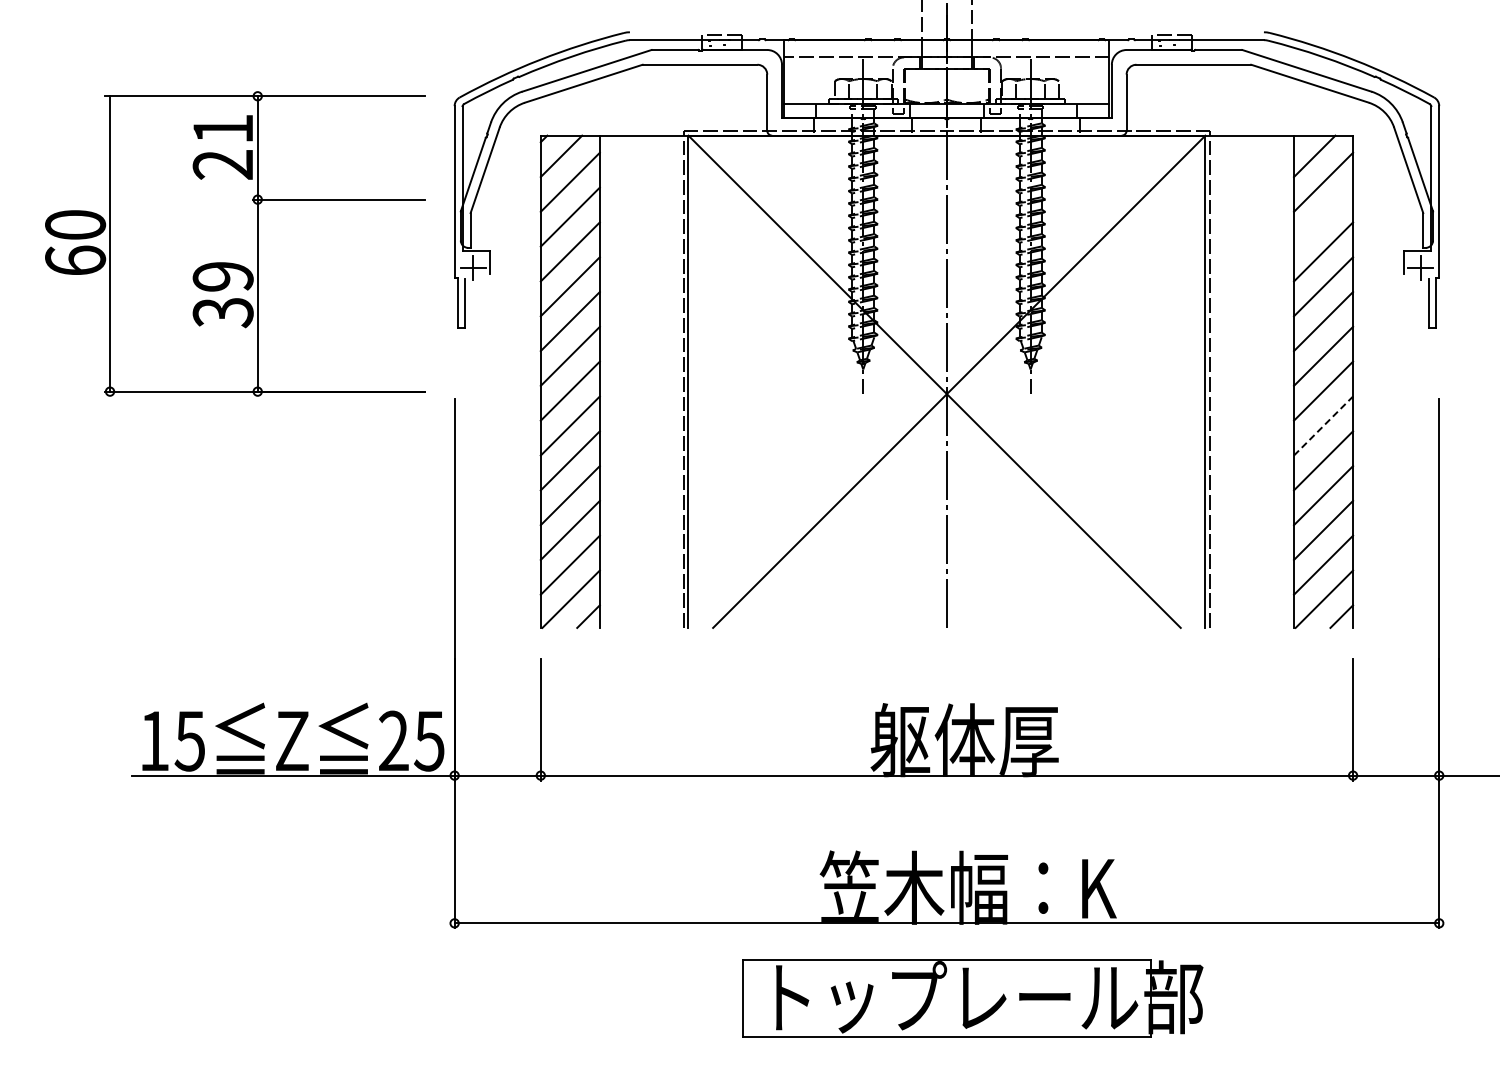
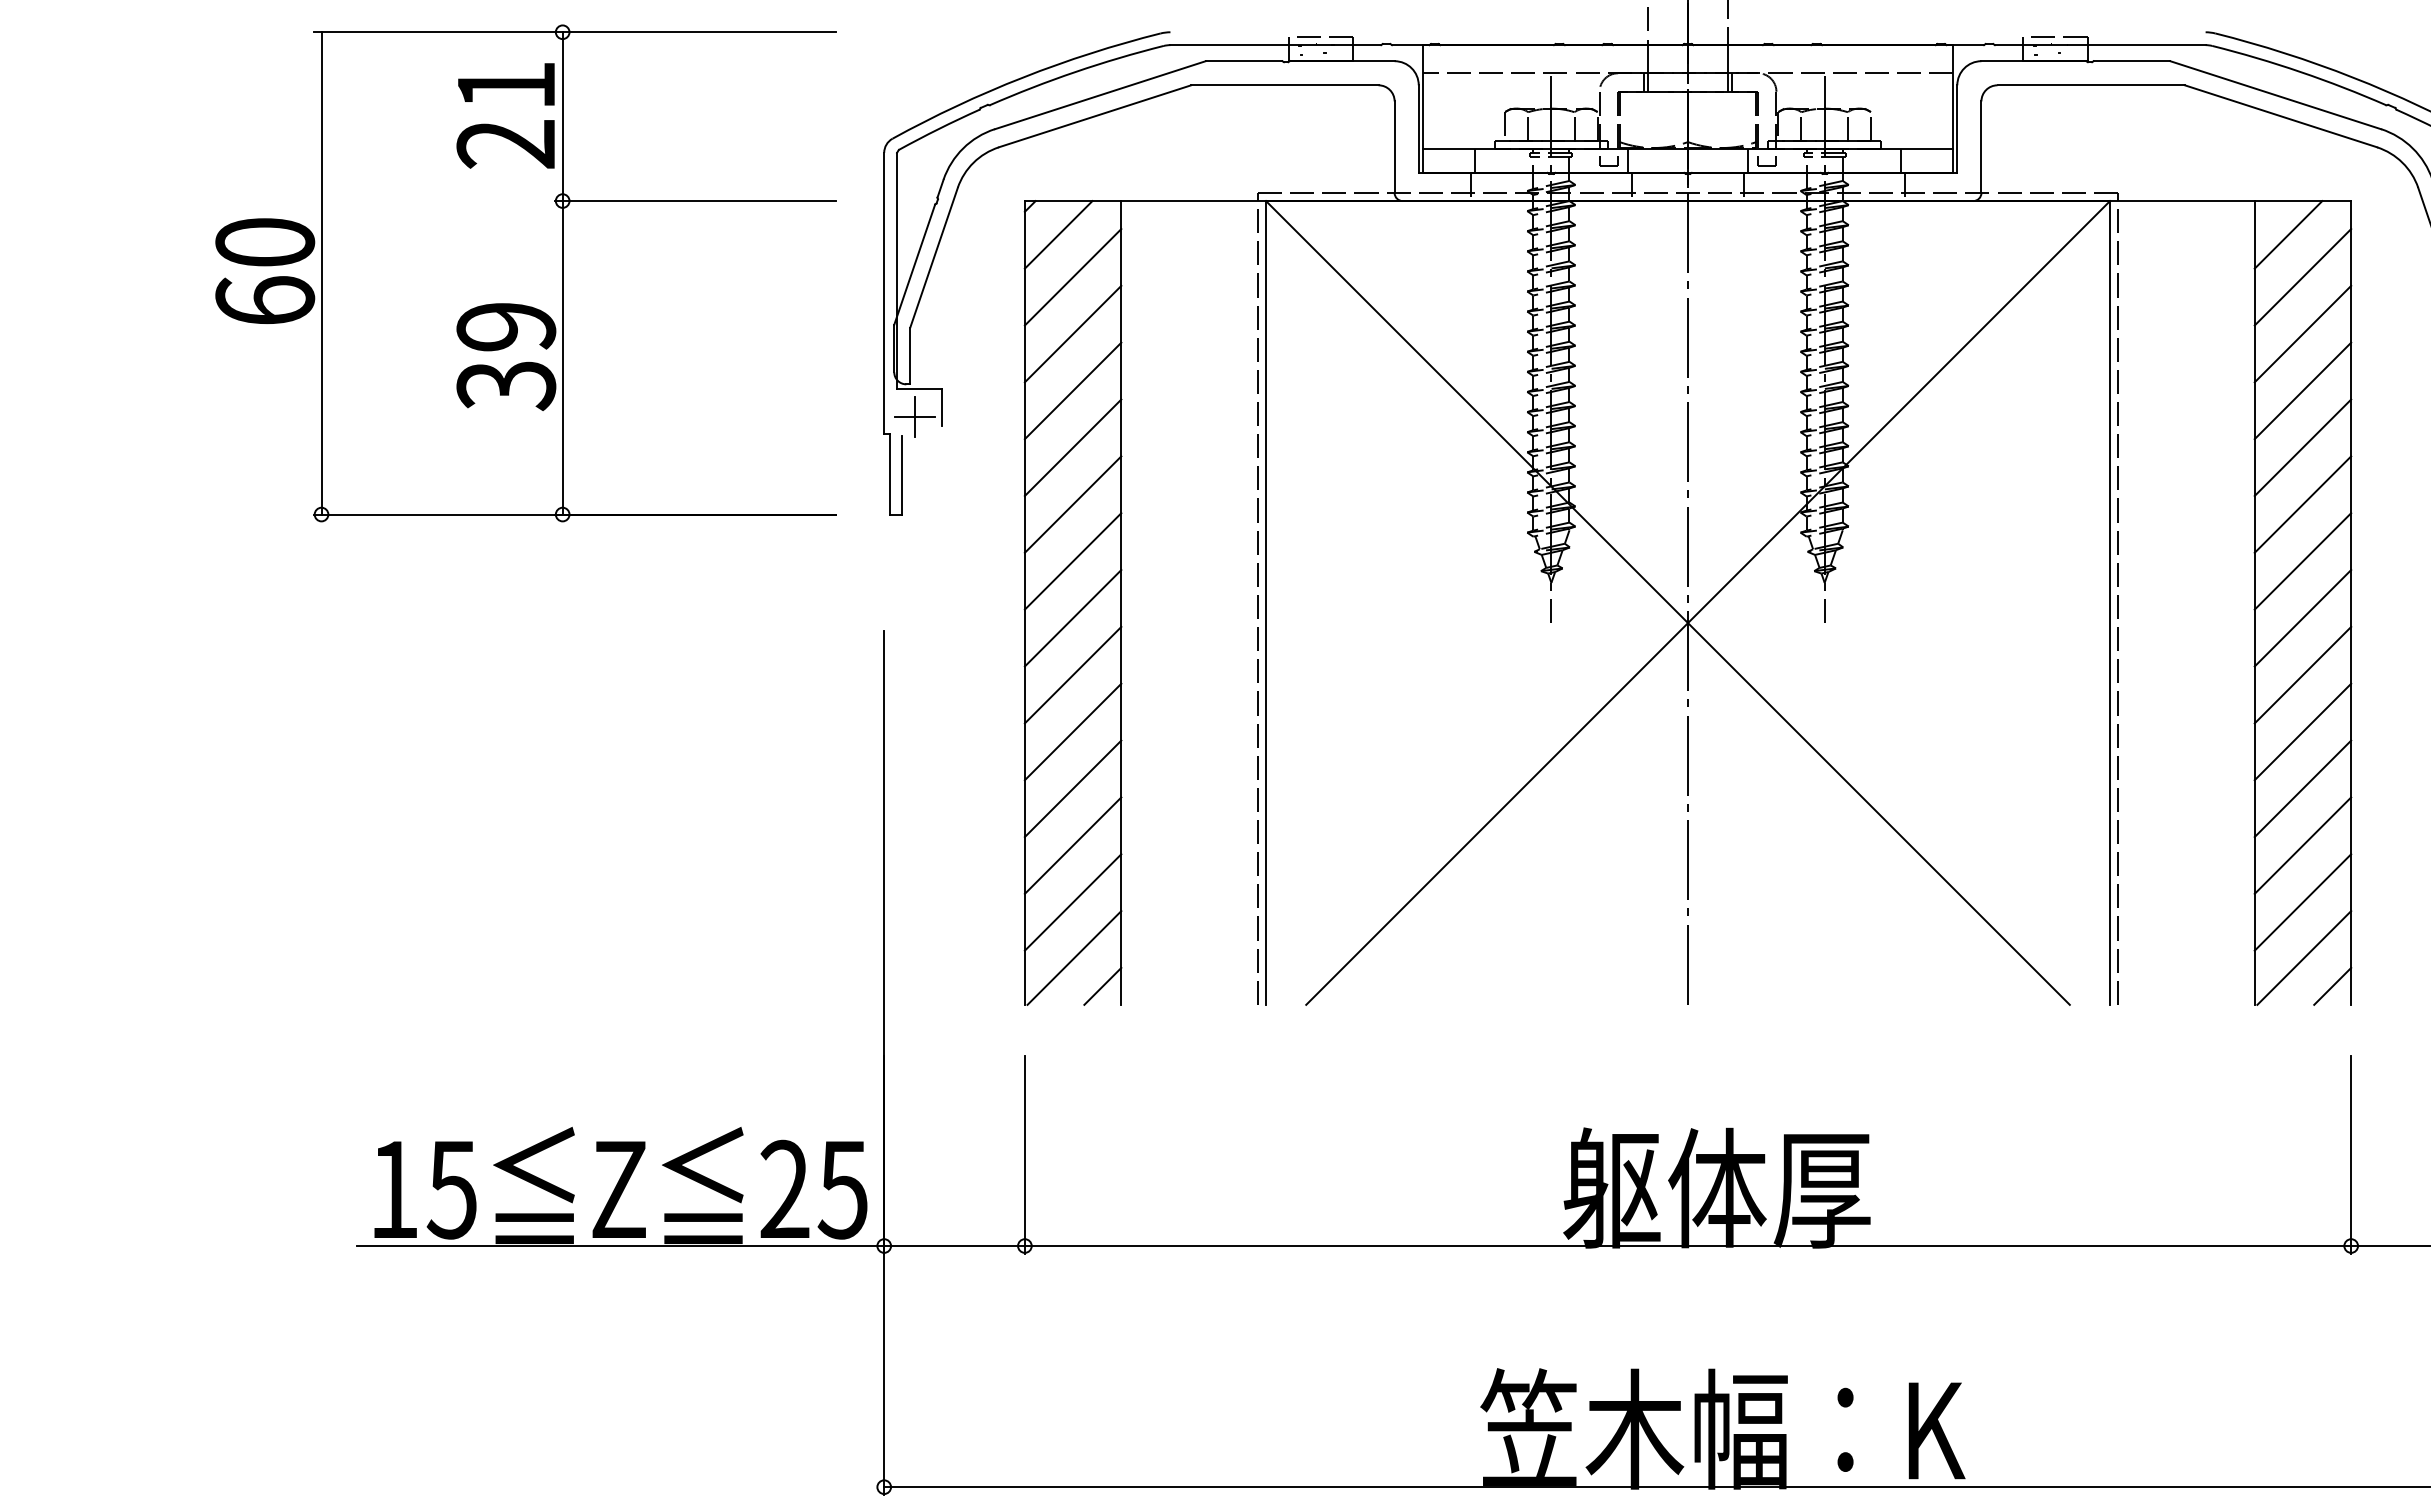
line: (1323, 216) -> (2302, 333), added
part: (235, 243) -> (526, 272), moved
line: (1323, 426) -> (2302, 675), dashed -> solid

